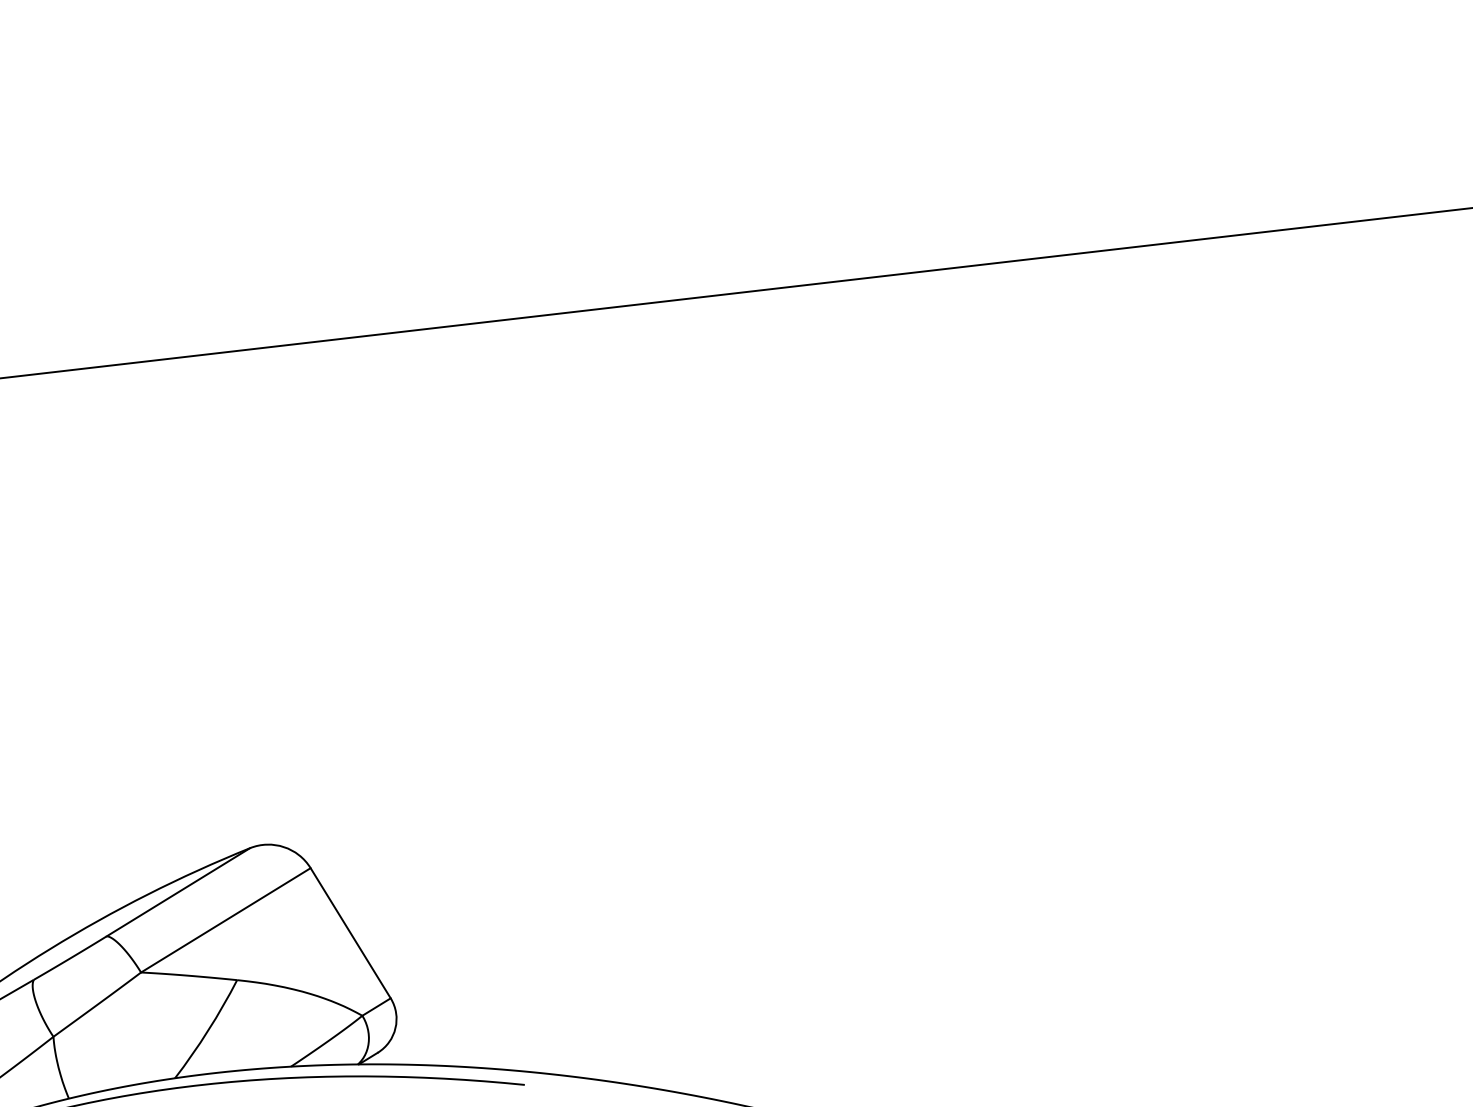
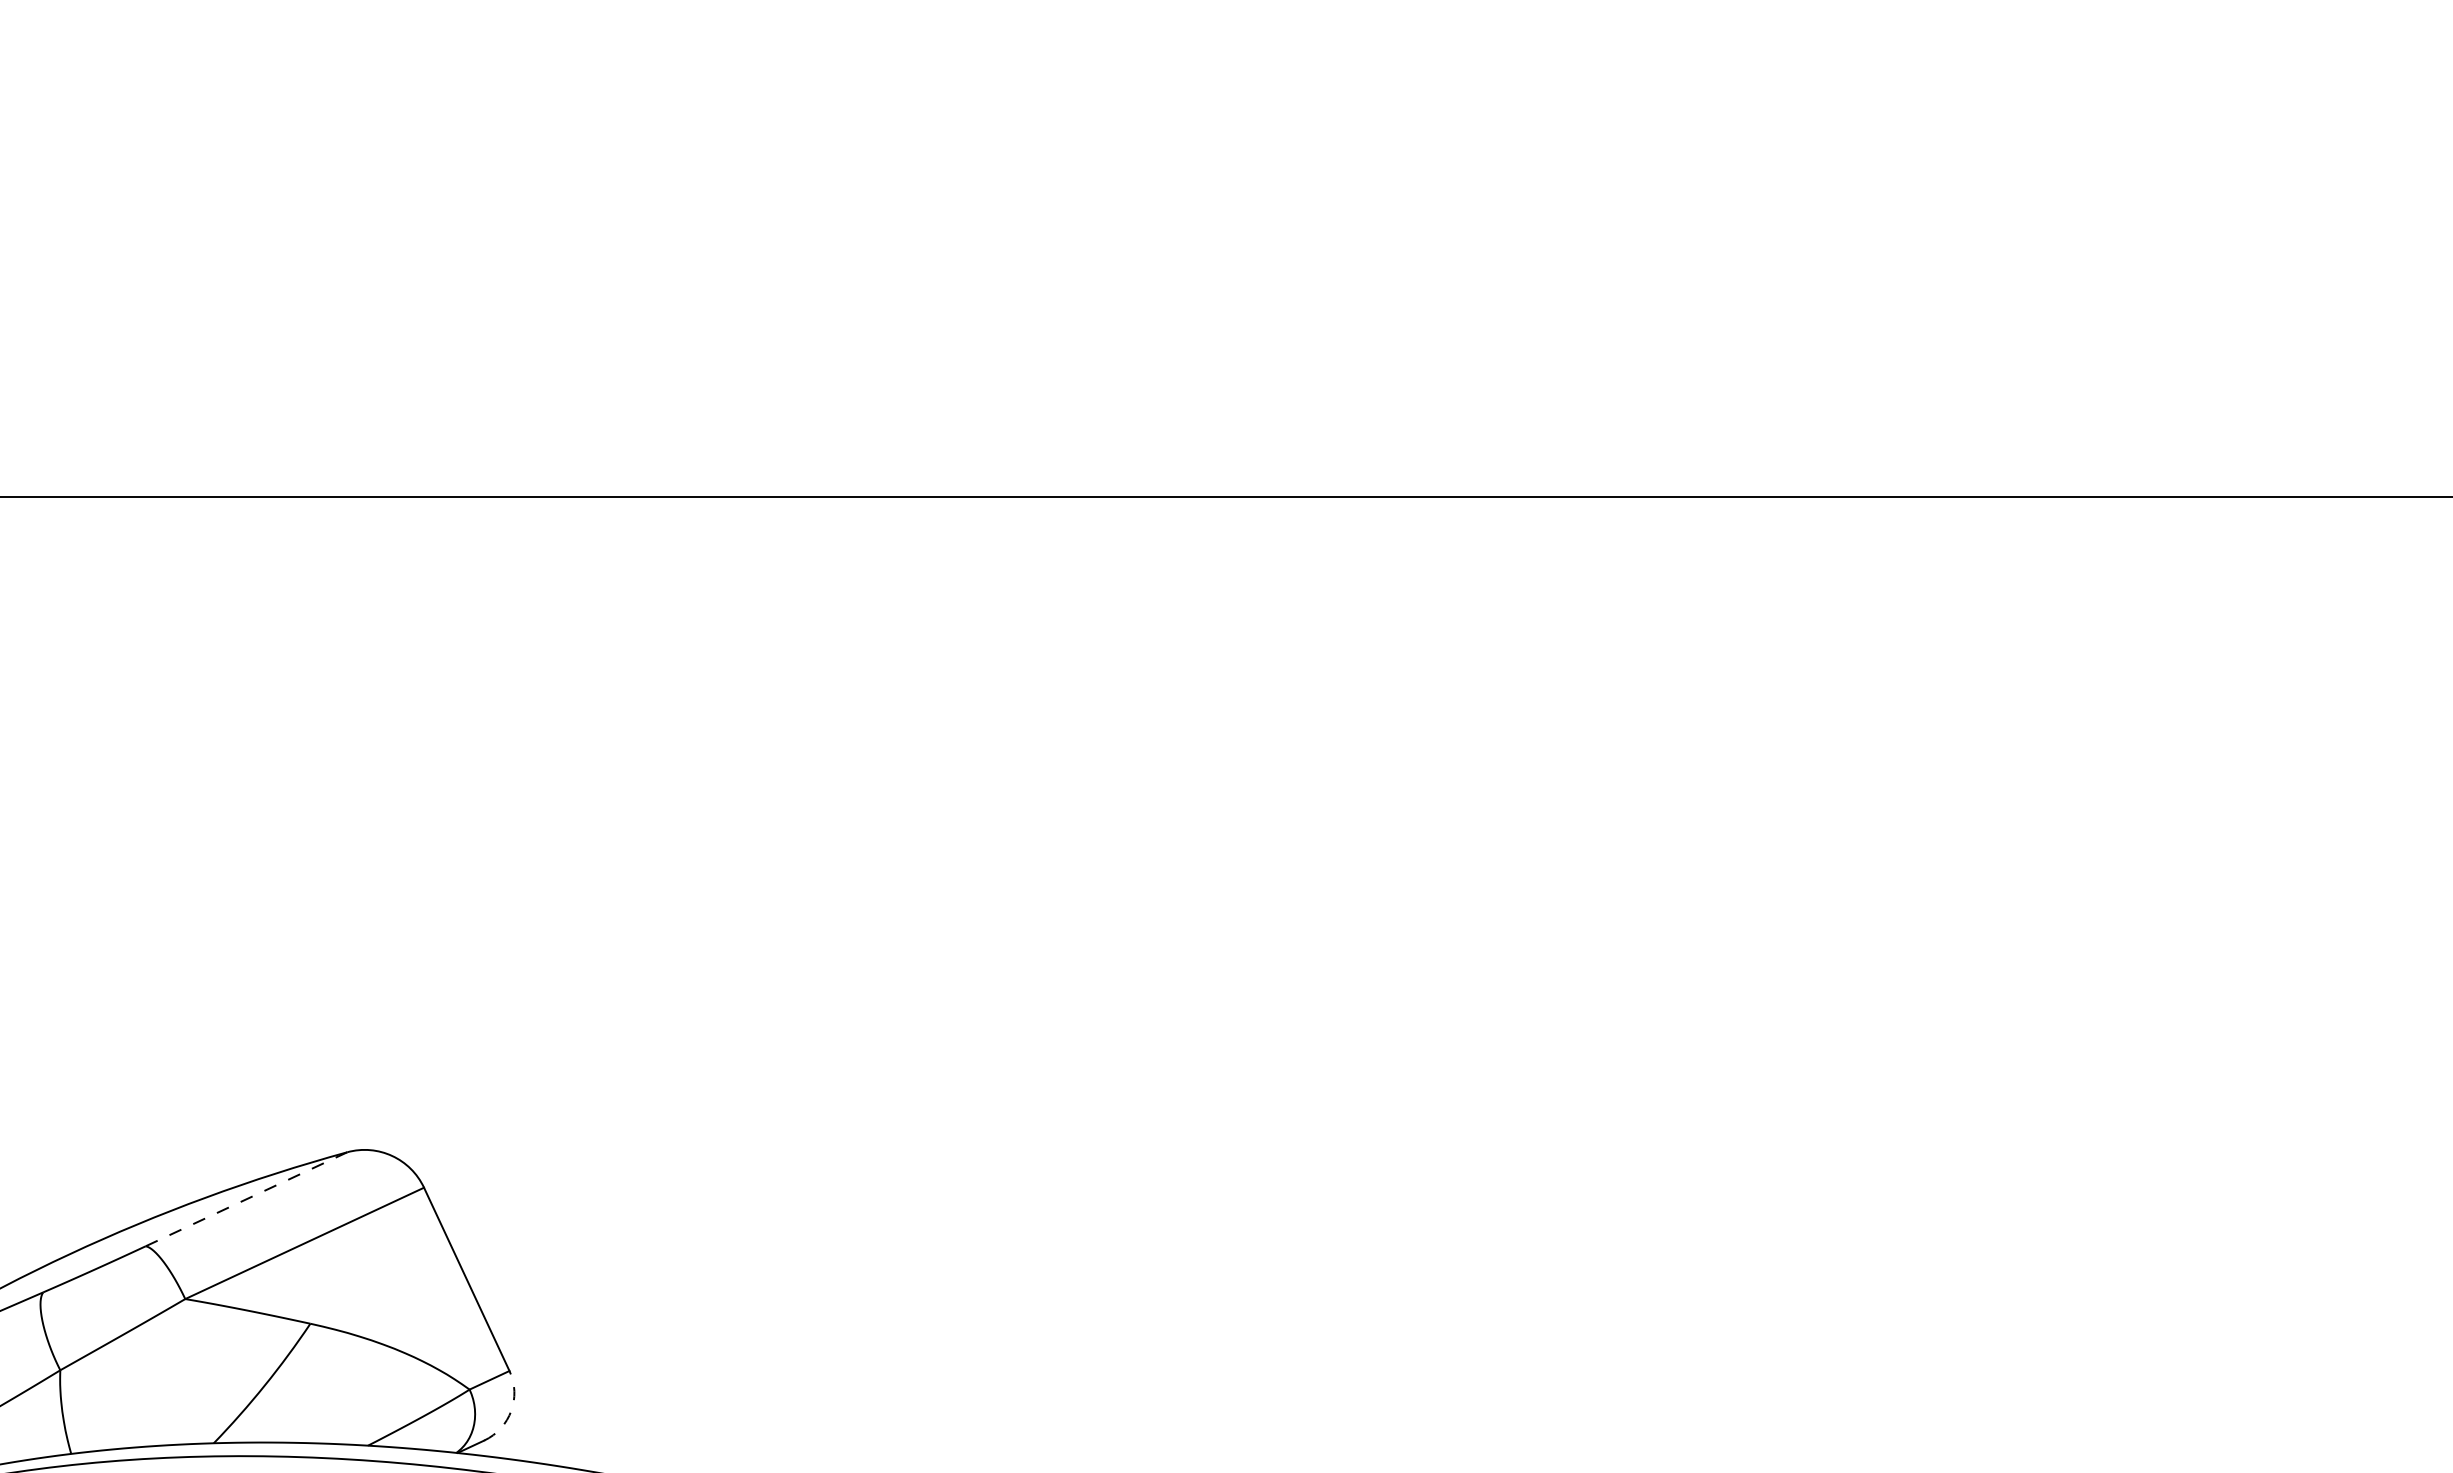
line: (179, 892) -> (247, 1199), solid -> dashed
arc: (395, 1028) -> (511, 1411), solid -> dashed

